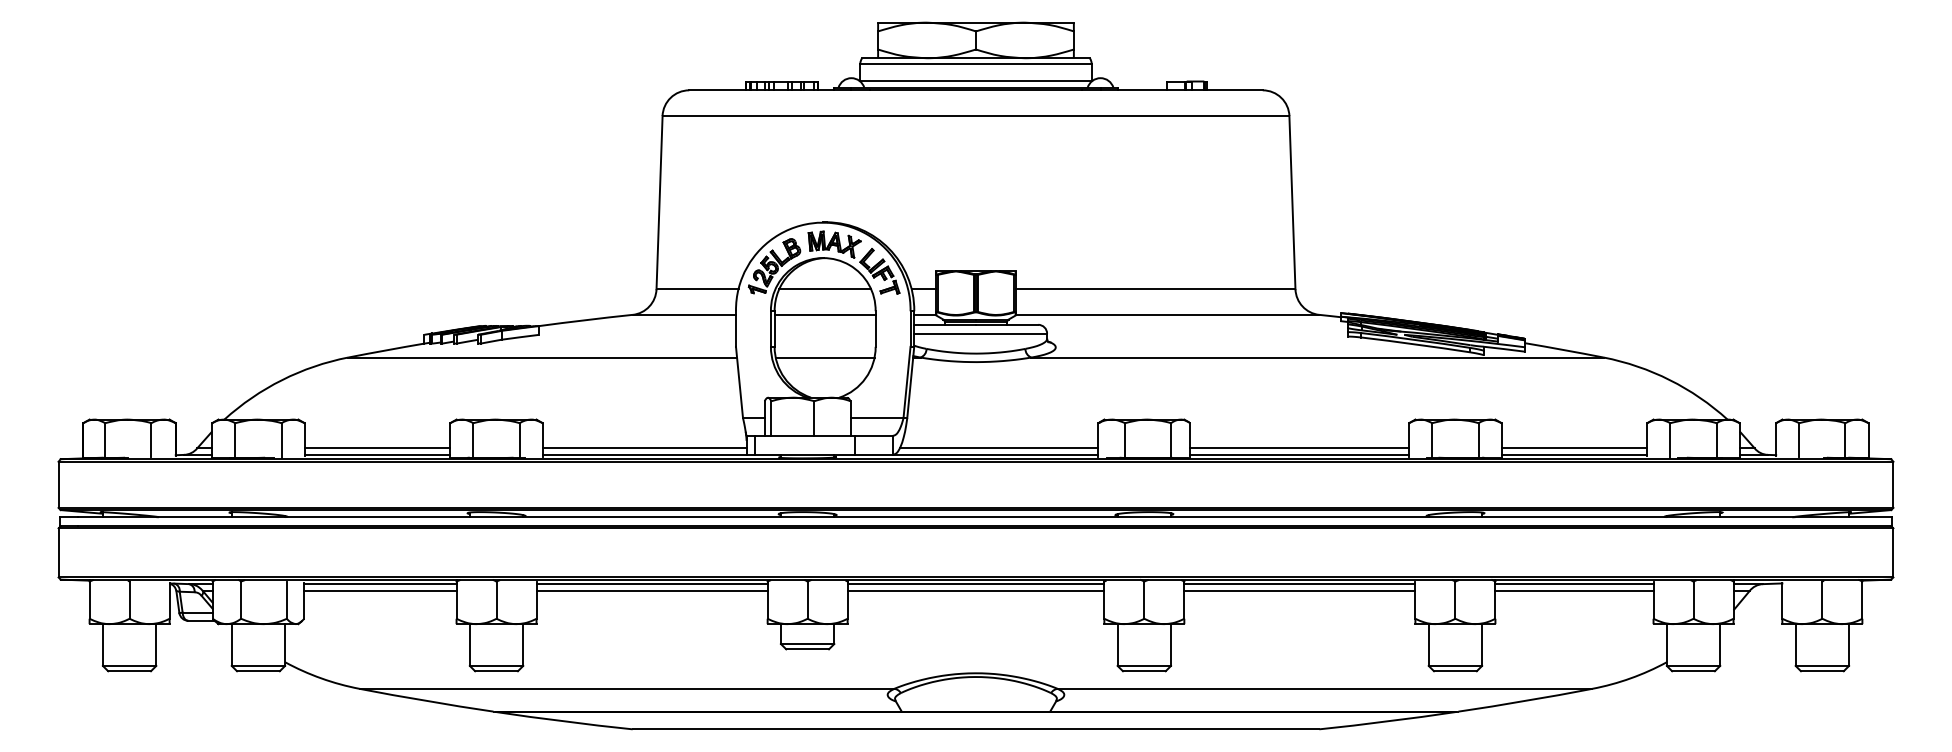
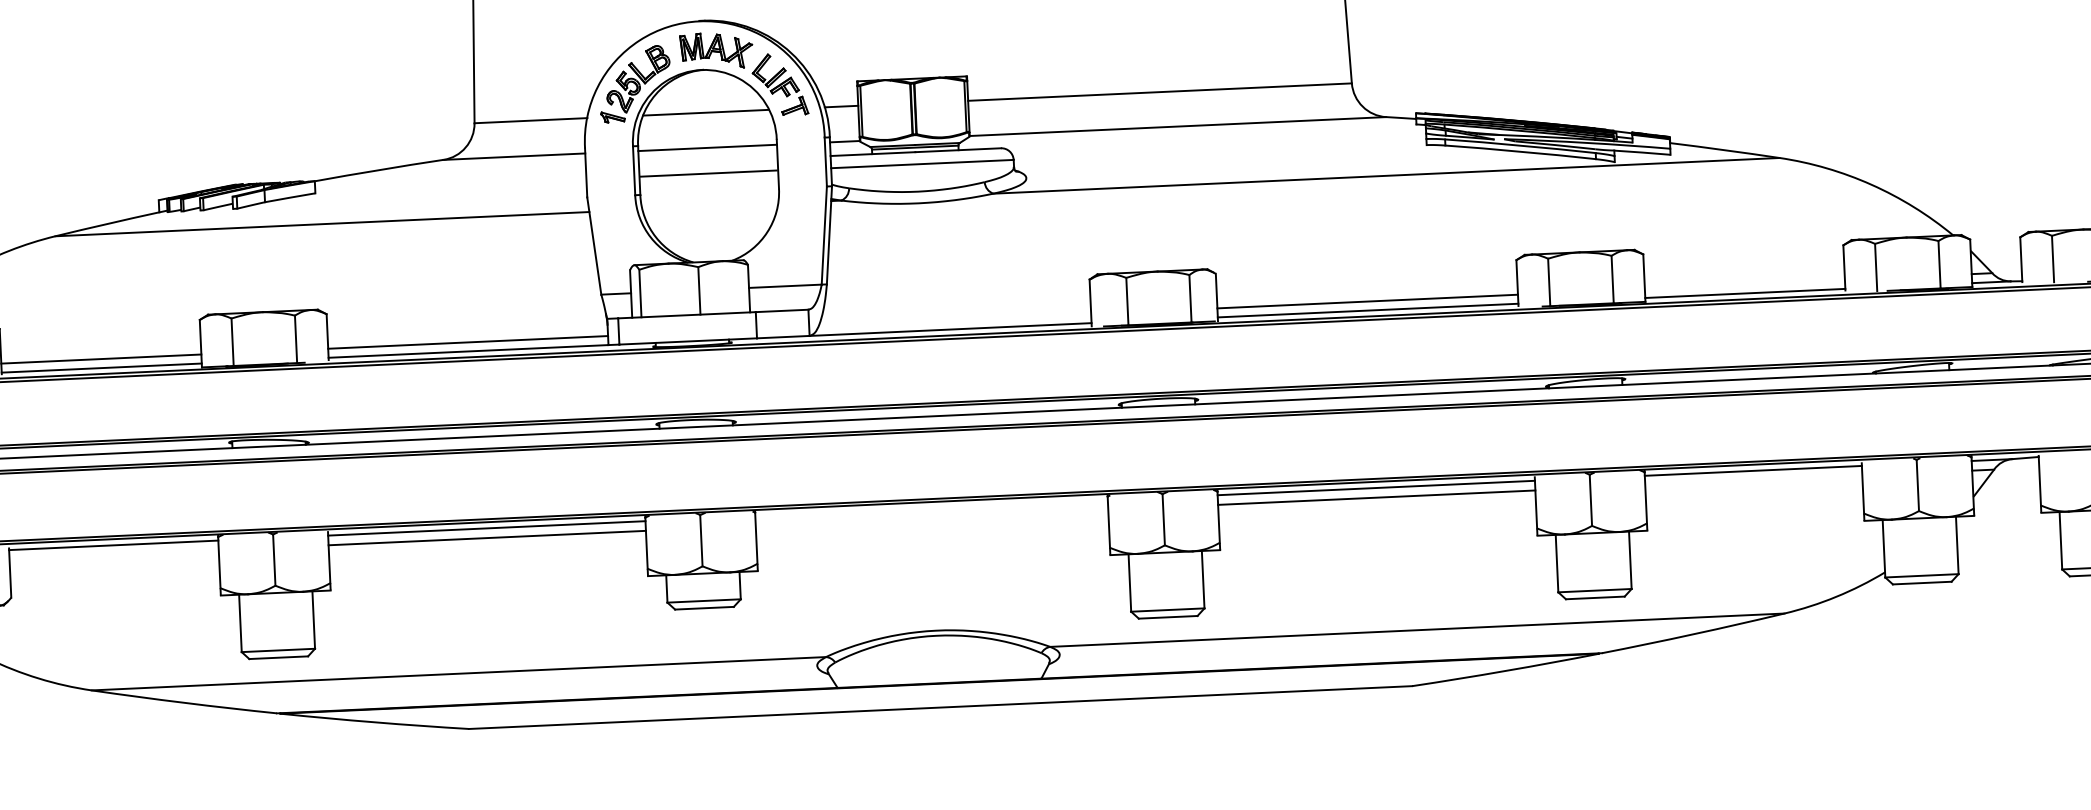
line: (824, 357) -> (707, 173), moved
line: (998, 448) -> (954, 320), removed
line: (1574, 448) -> (1744, 284), removed
line: (975, 584) -> (930, 508), removed
line: (380, 591) -> (114, 555), removed
line: (975, 591) -> (931, 518), removed
line: (1574, 591) -> (1753, 481), removed

